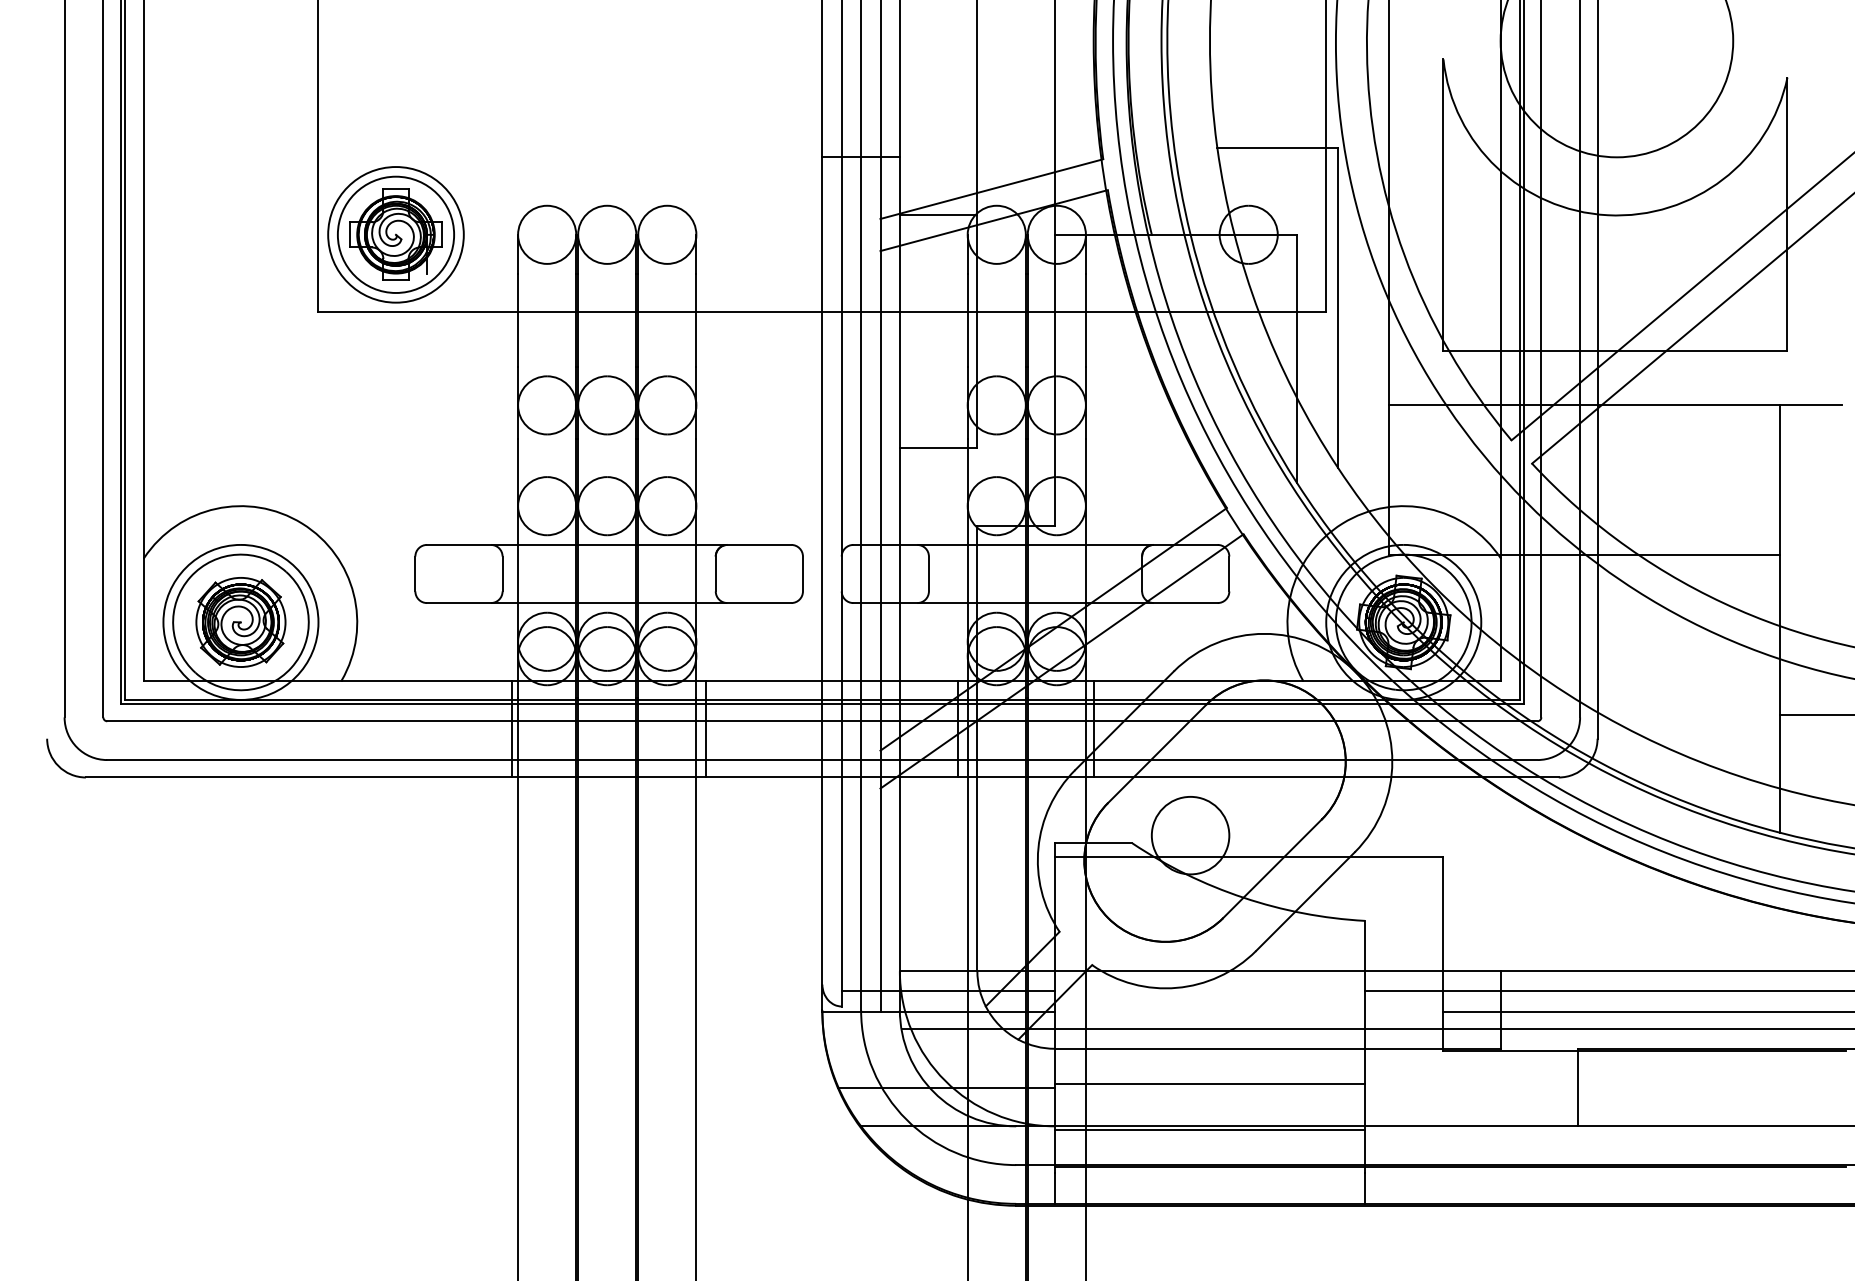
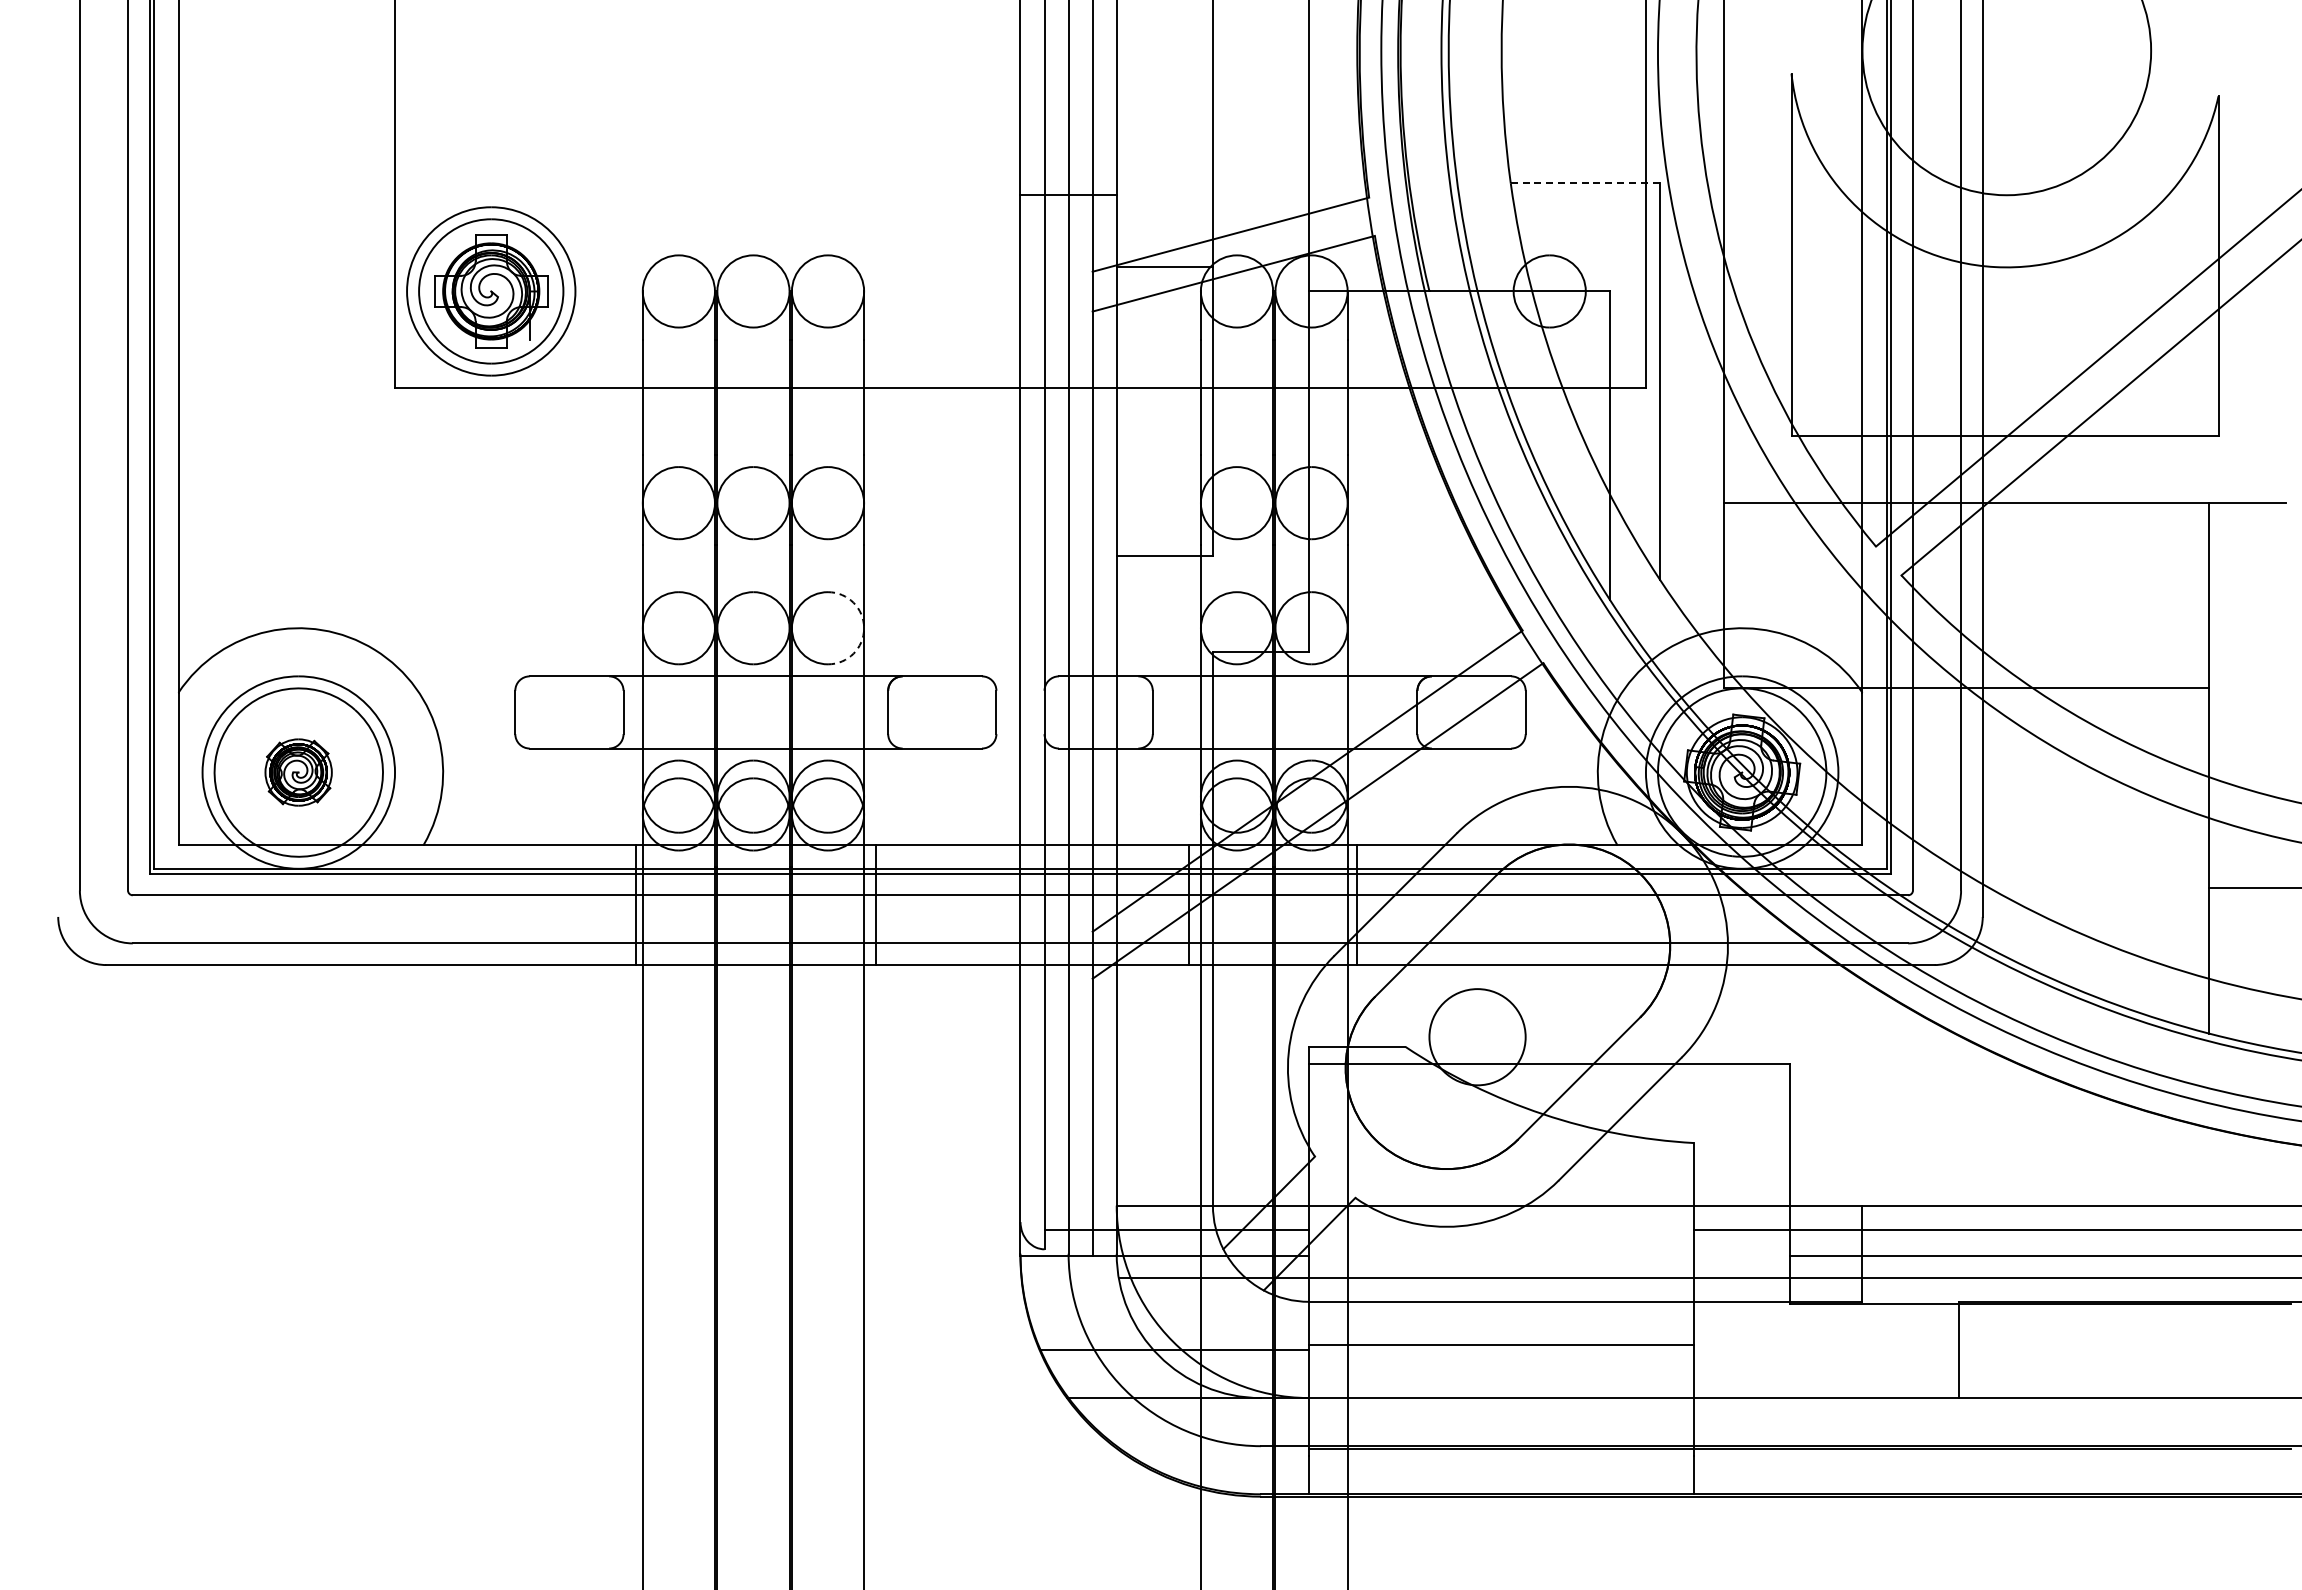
line: (1277, 147) -> (1585, 183), solid -> dashed
arc: (696, 506) -> (864, 628), solid -> dashed
part: (240, 622) -> (298, 772), size x0.6
line: (1209, 1129) -> (1501, 1402), removed

